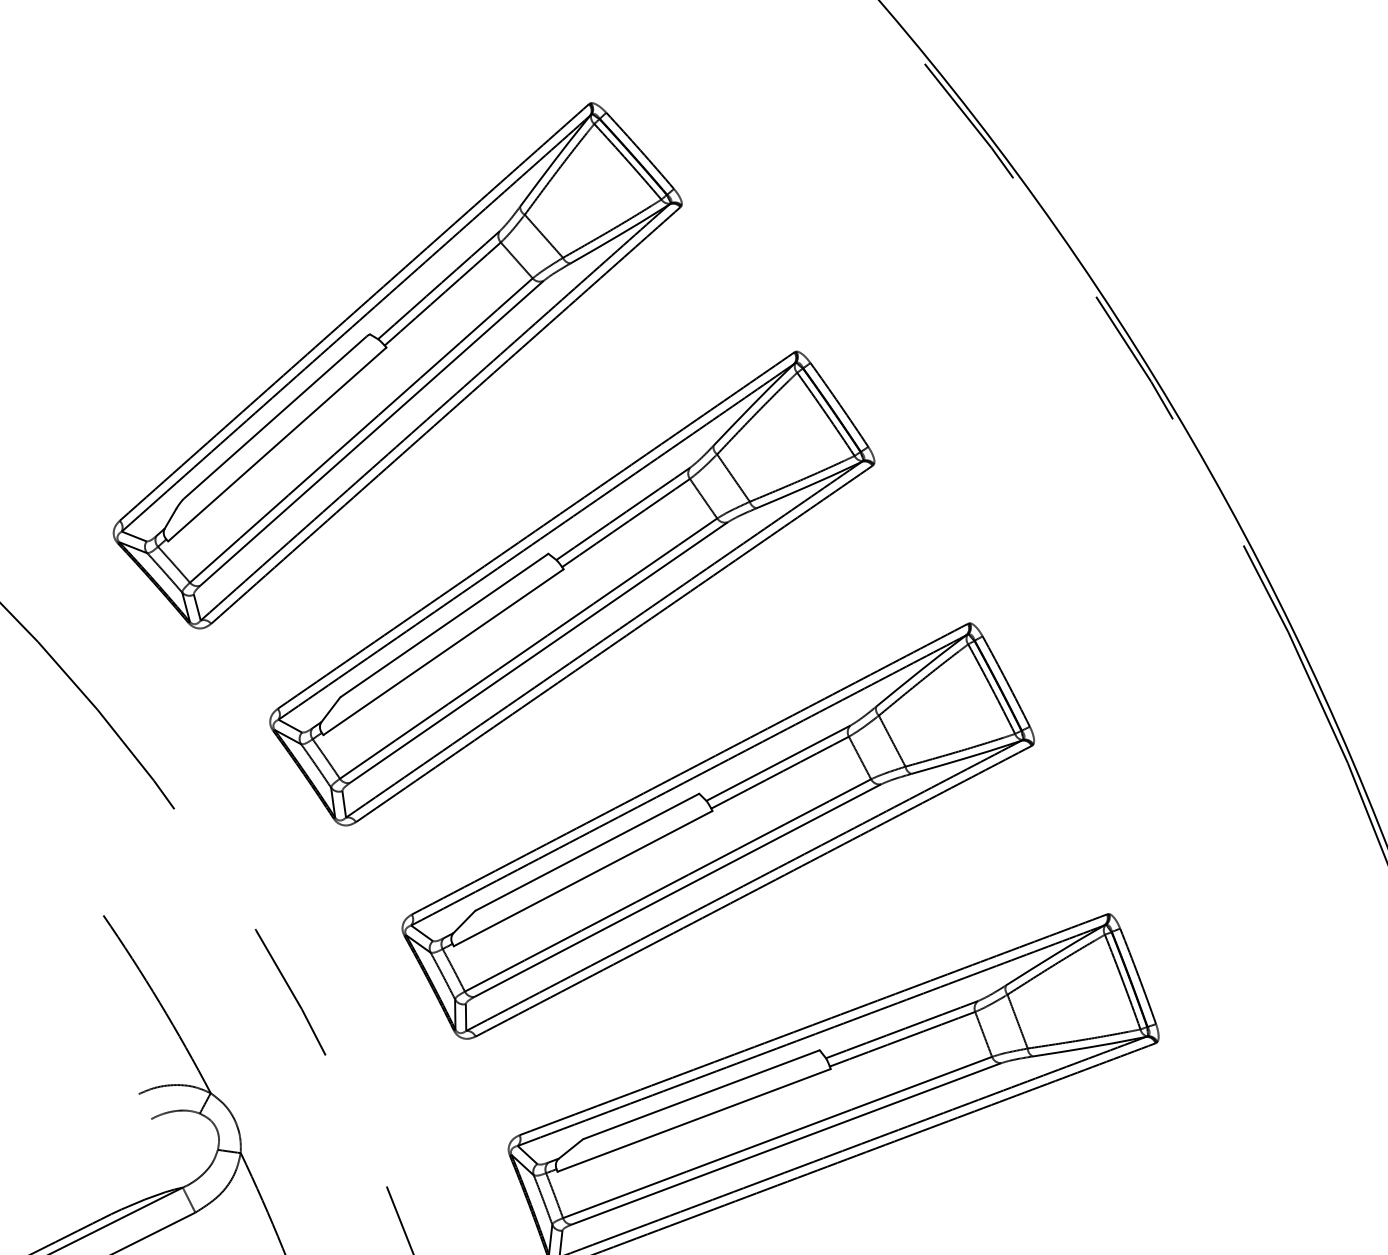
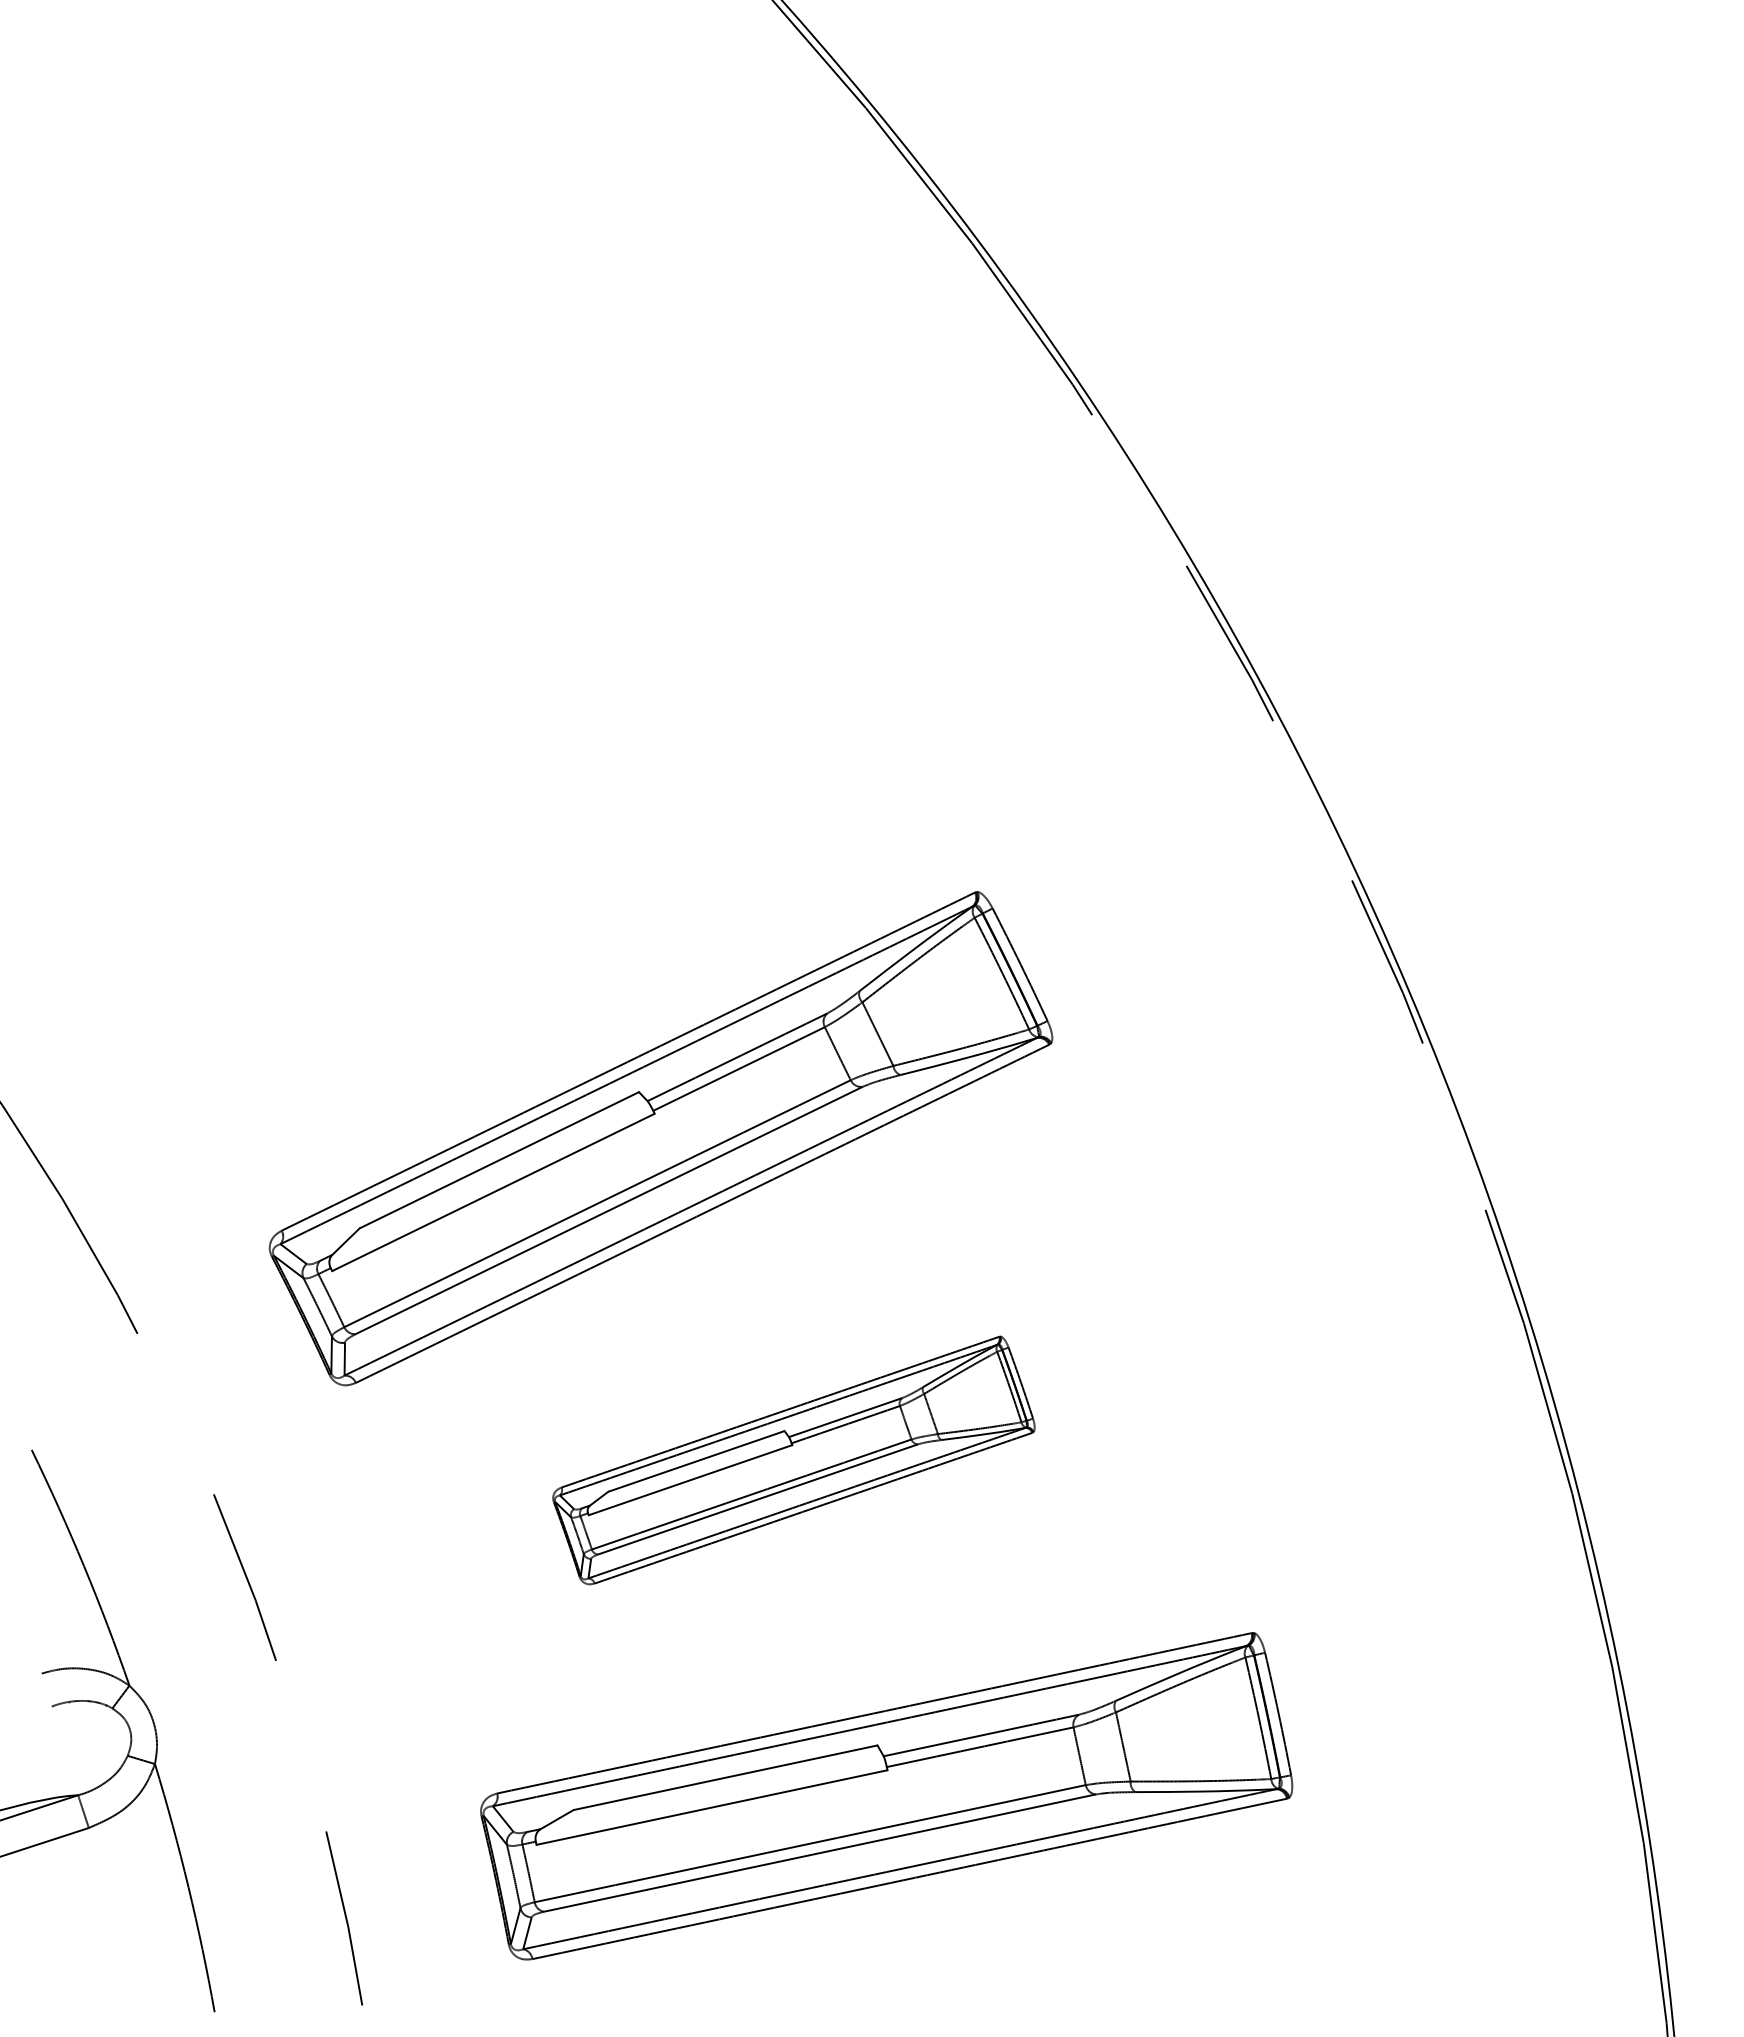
part: (396, 365) -> (489, 835), removed
part: (717, 831) -> (793, 1460), size x0.6

